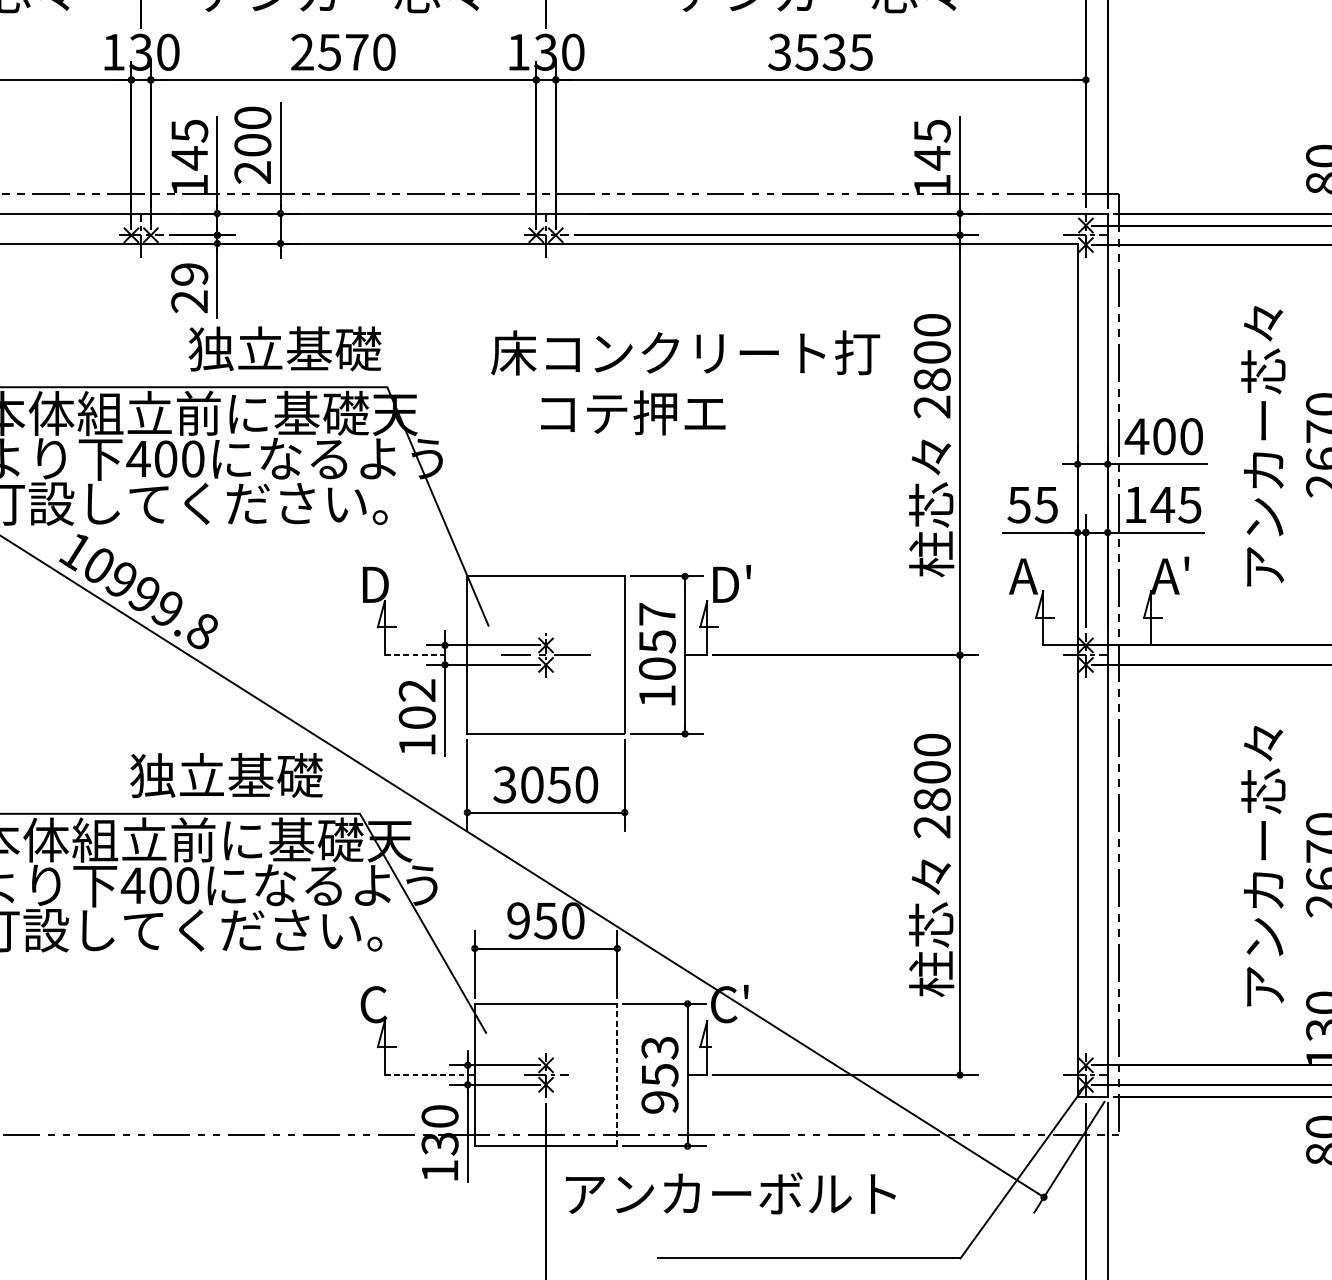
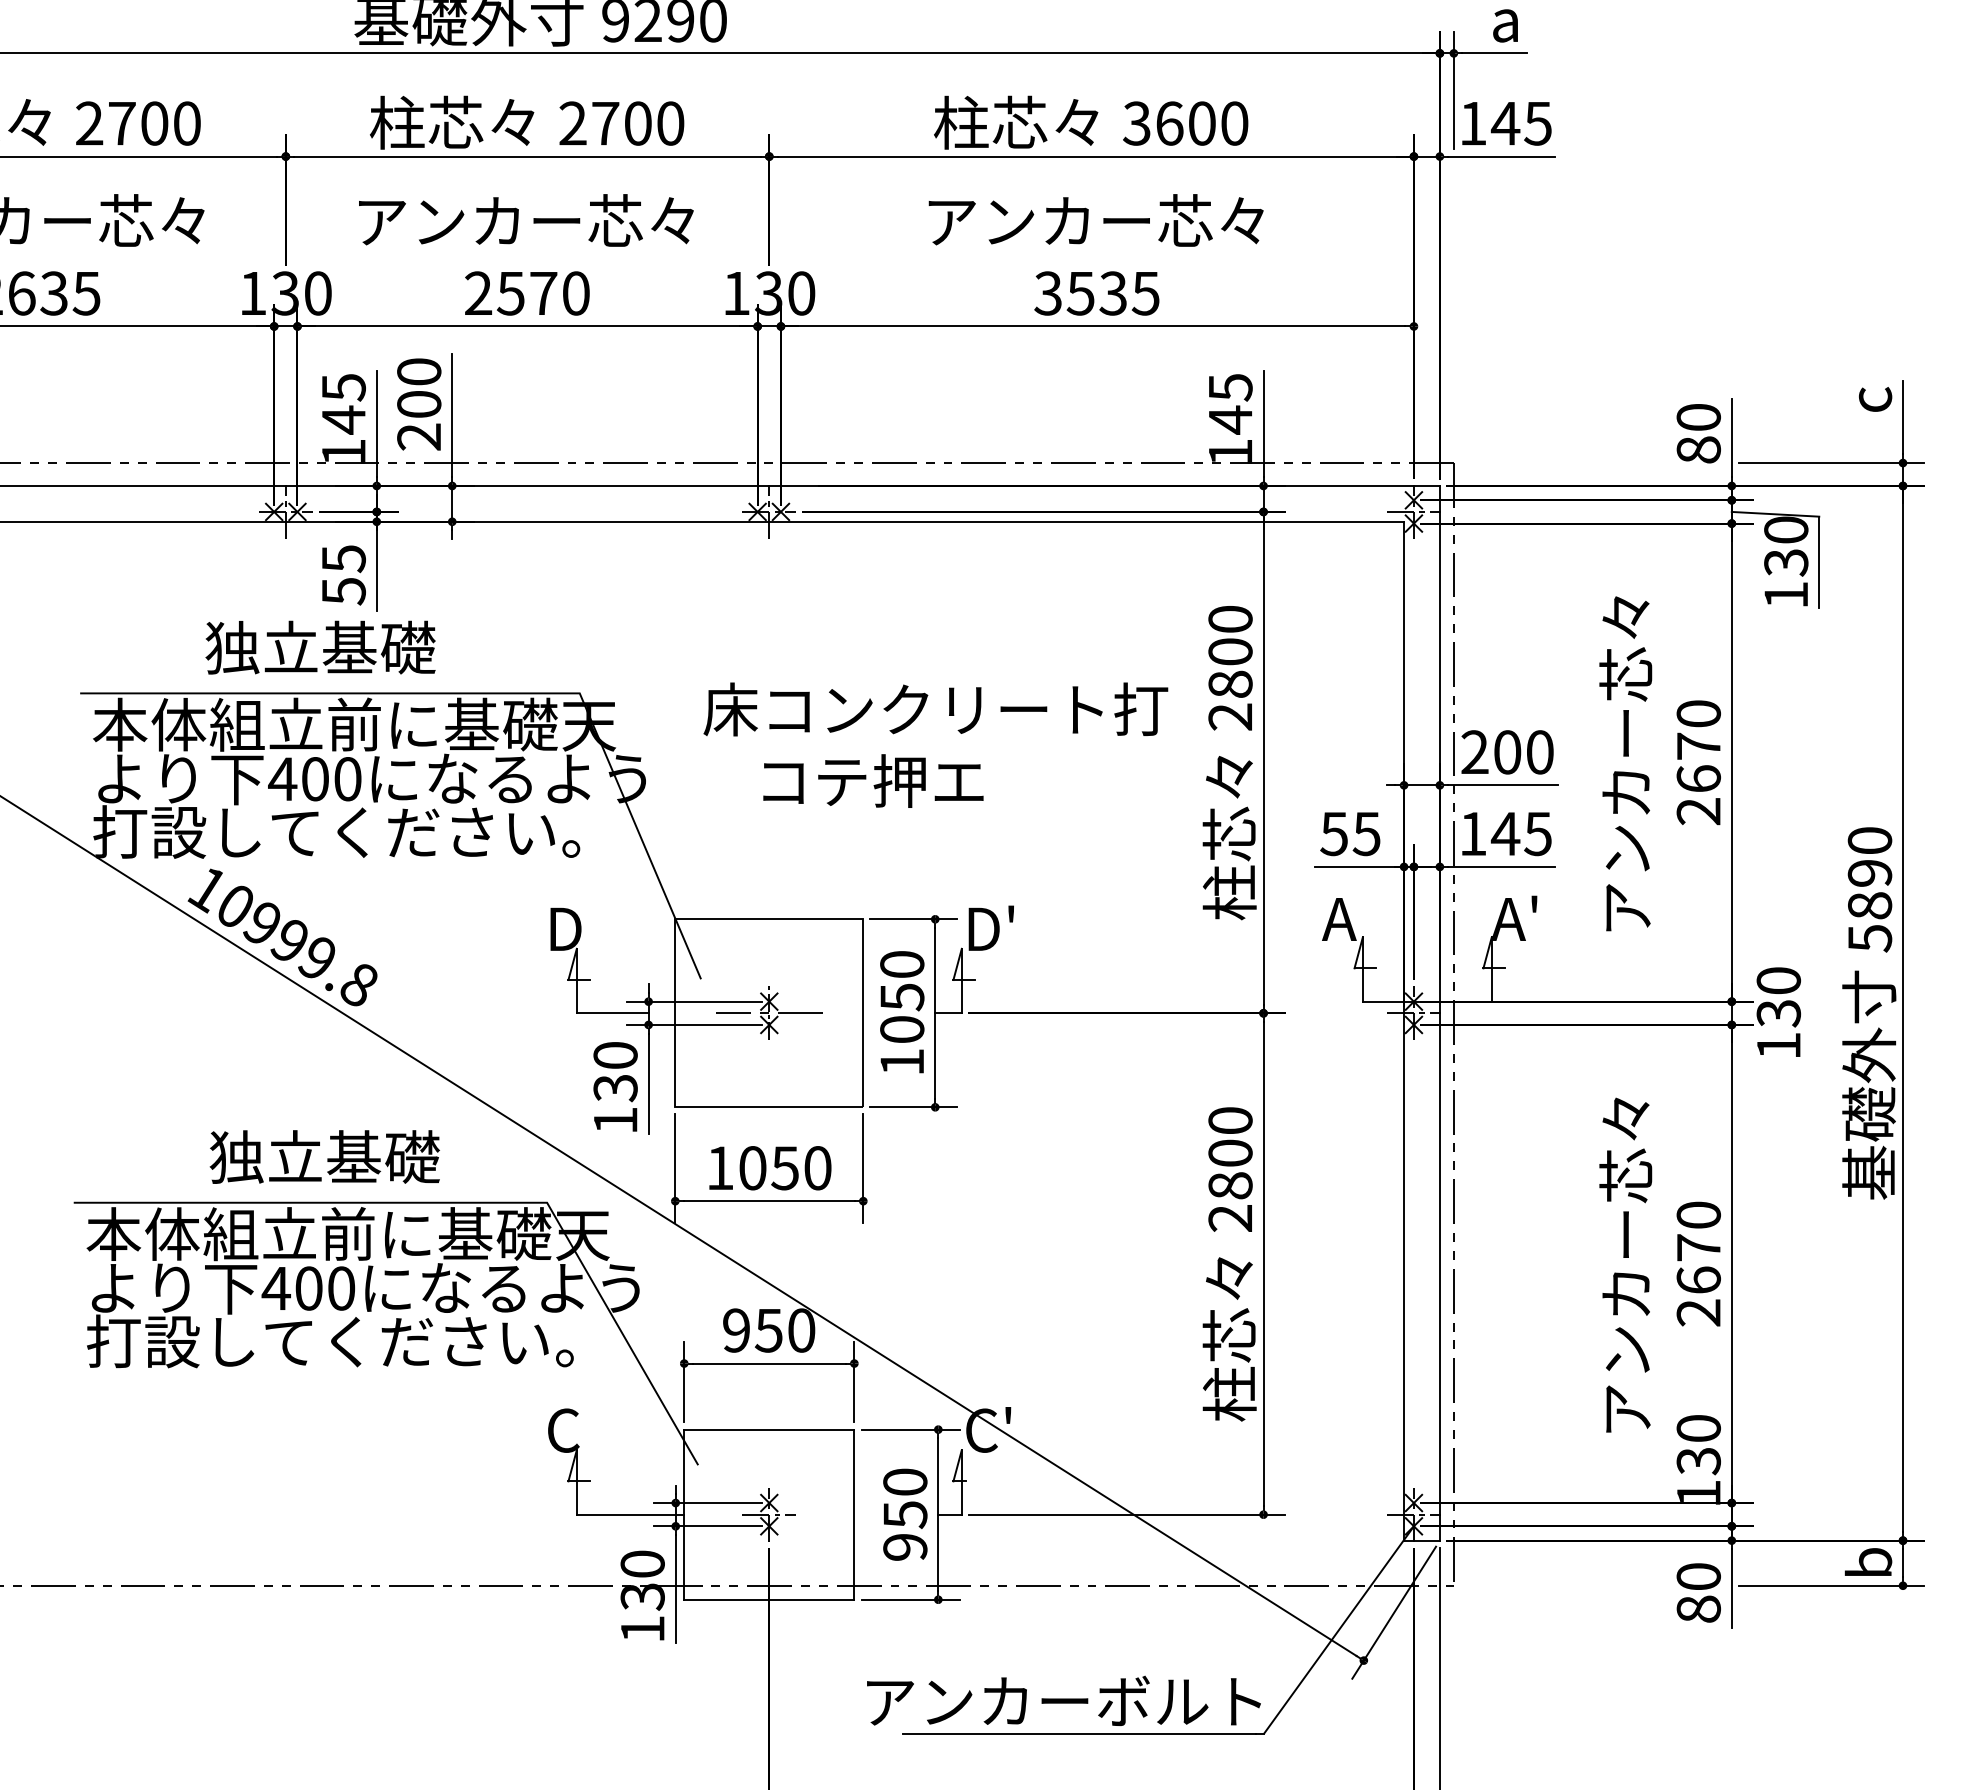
text: (189, 288) -> (343, 575), 29 -> 55
text: (284, 348) -> (320, 647), moved
text: (685, 382) -> (935, 744), moved
text: (1136, 435) -> (1474, 751), 400 -> 200
text: (657, 614) -> (902, 964), 1057 -> 1050
line: (414, 655) -> (612, 1013), dashed -> solid
text: (417, 704) -> (615, 1072), 102 -> 130
text: (226, 775) -> (324, 1156), moved
text: (504, 785) -> (719, 1168), 3050 -> 1050
text: (660, 1048) -> (905, 1482), 953 -> 950
line: (429, 1074) -> (630, 1514), dashed -> solid
line: (617, 1074) -> (854, 1514), dashed -> solid
text: (730, 1193) -> (1063, 1700), moved

